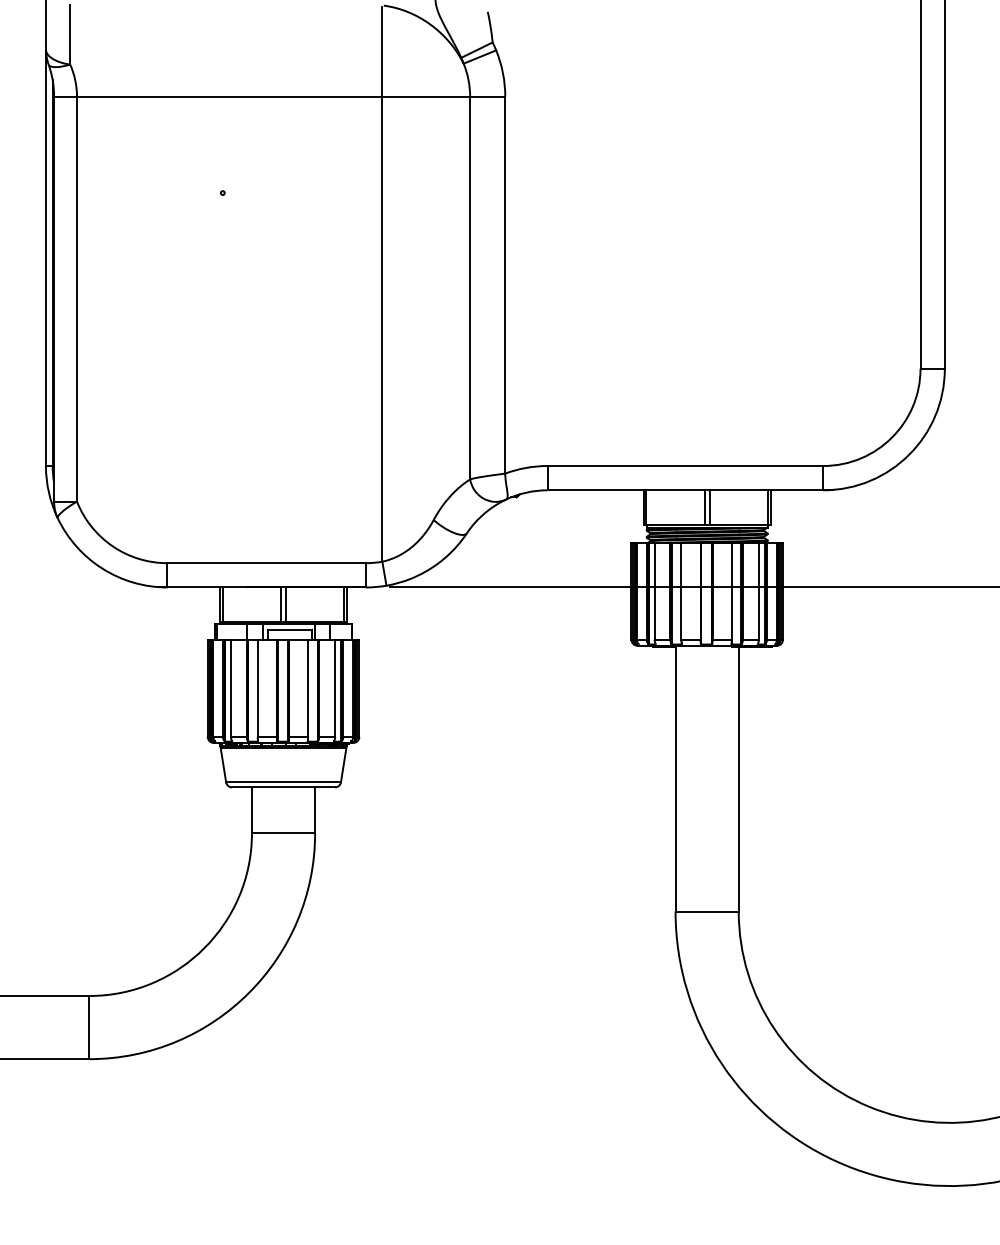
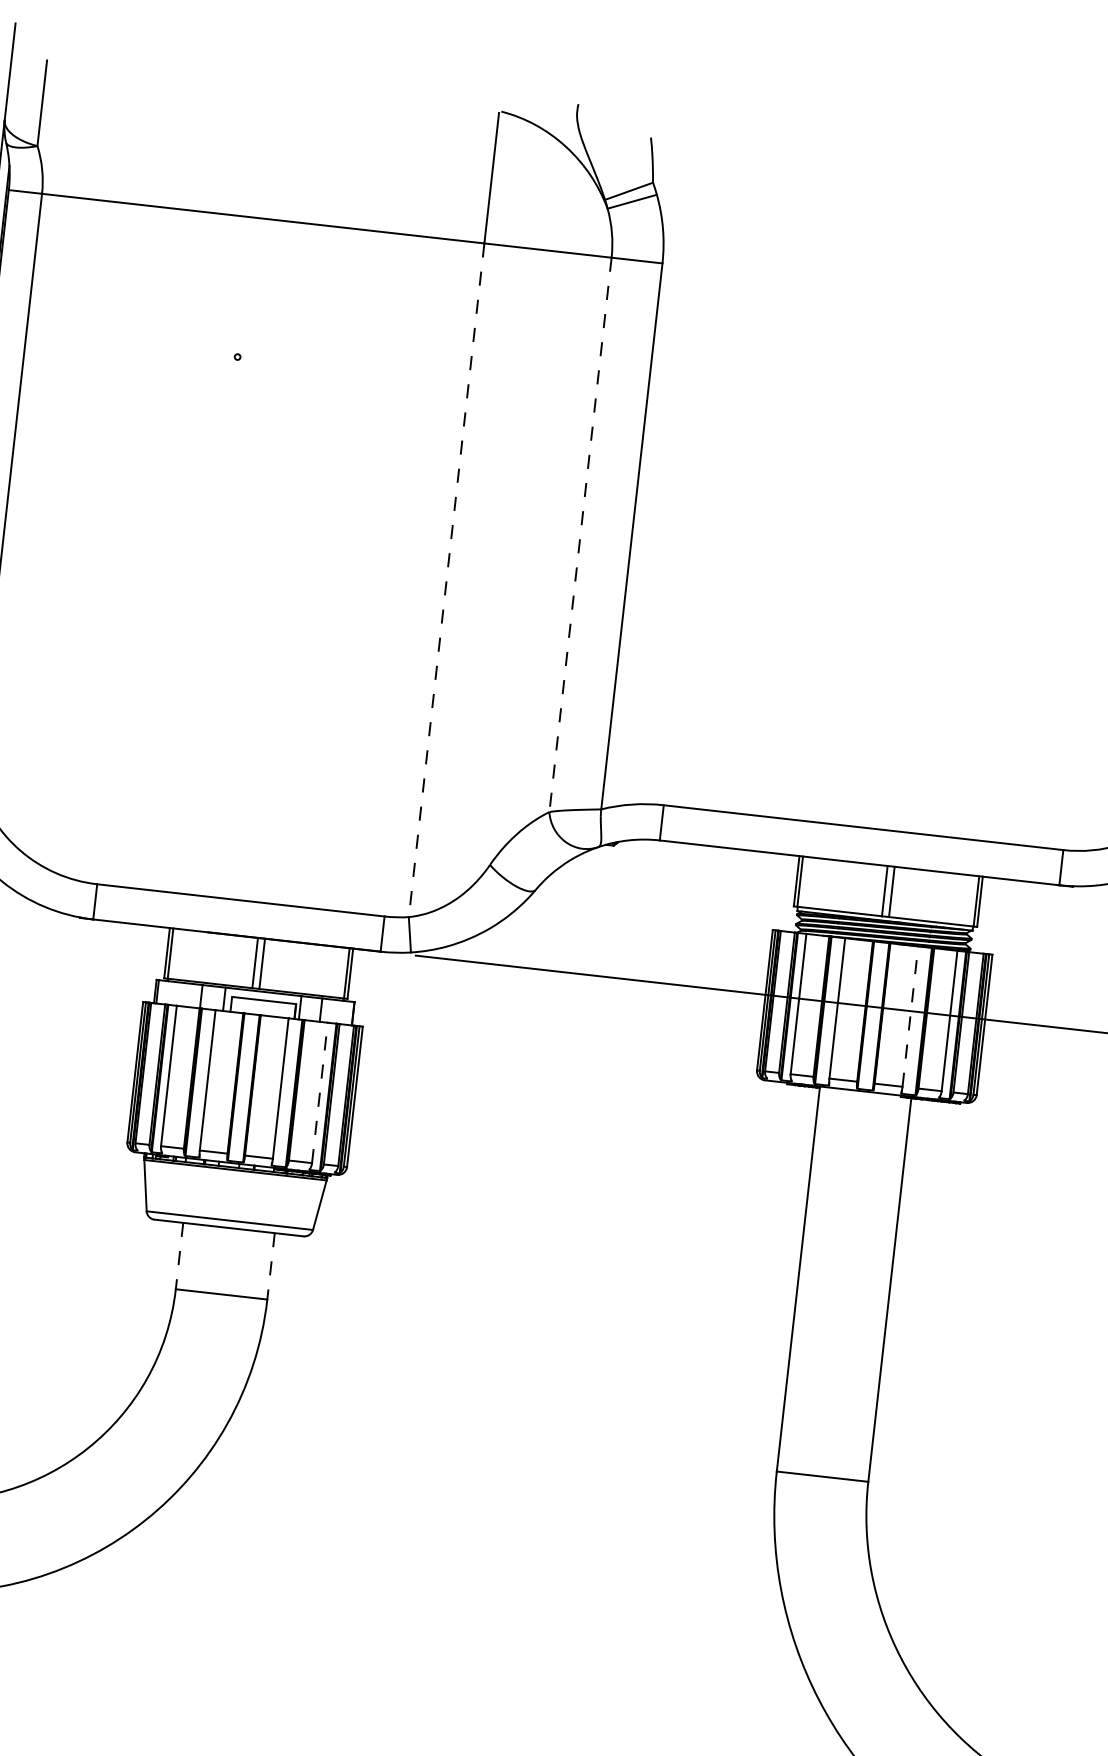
line: (470, 288) -> (580, 535), solid -> dashed
line: (382, 329) -> (446, 580), solid -> dashed
line: (731, 590) -> (910, 1015), solid -> dashed
line: (335, 687) -> (320, 1091), solid -> dashed
line: (251, 810) -> (178, 1256), solid -> dashed
line: (315, 810) -> (271, 1266), solid -> dashed

